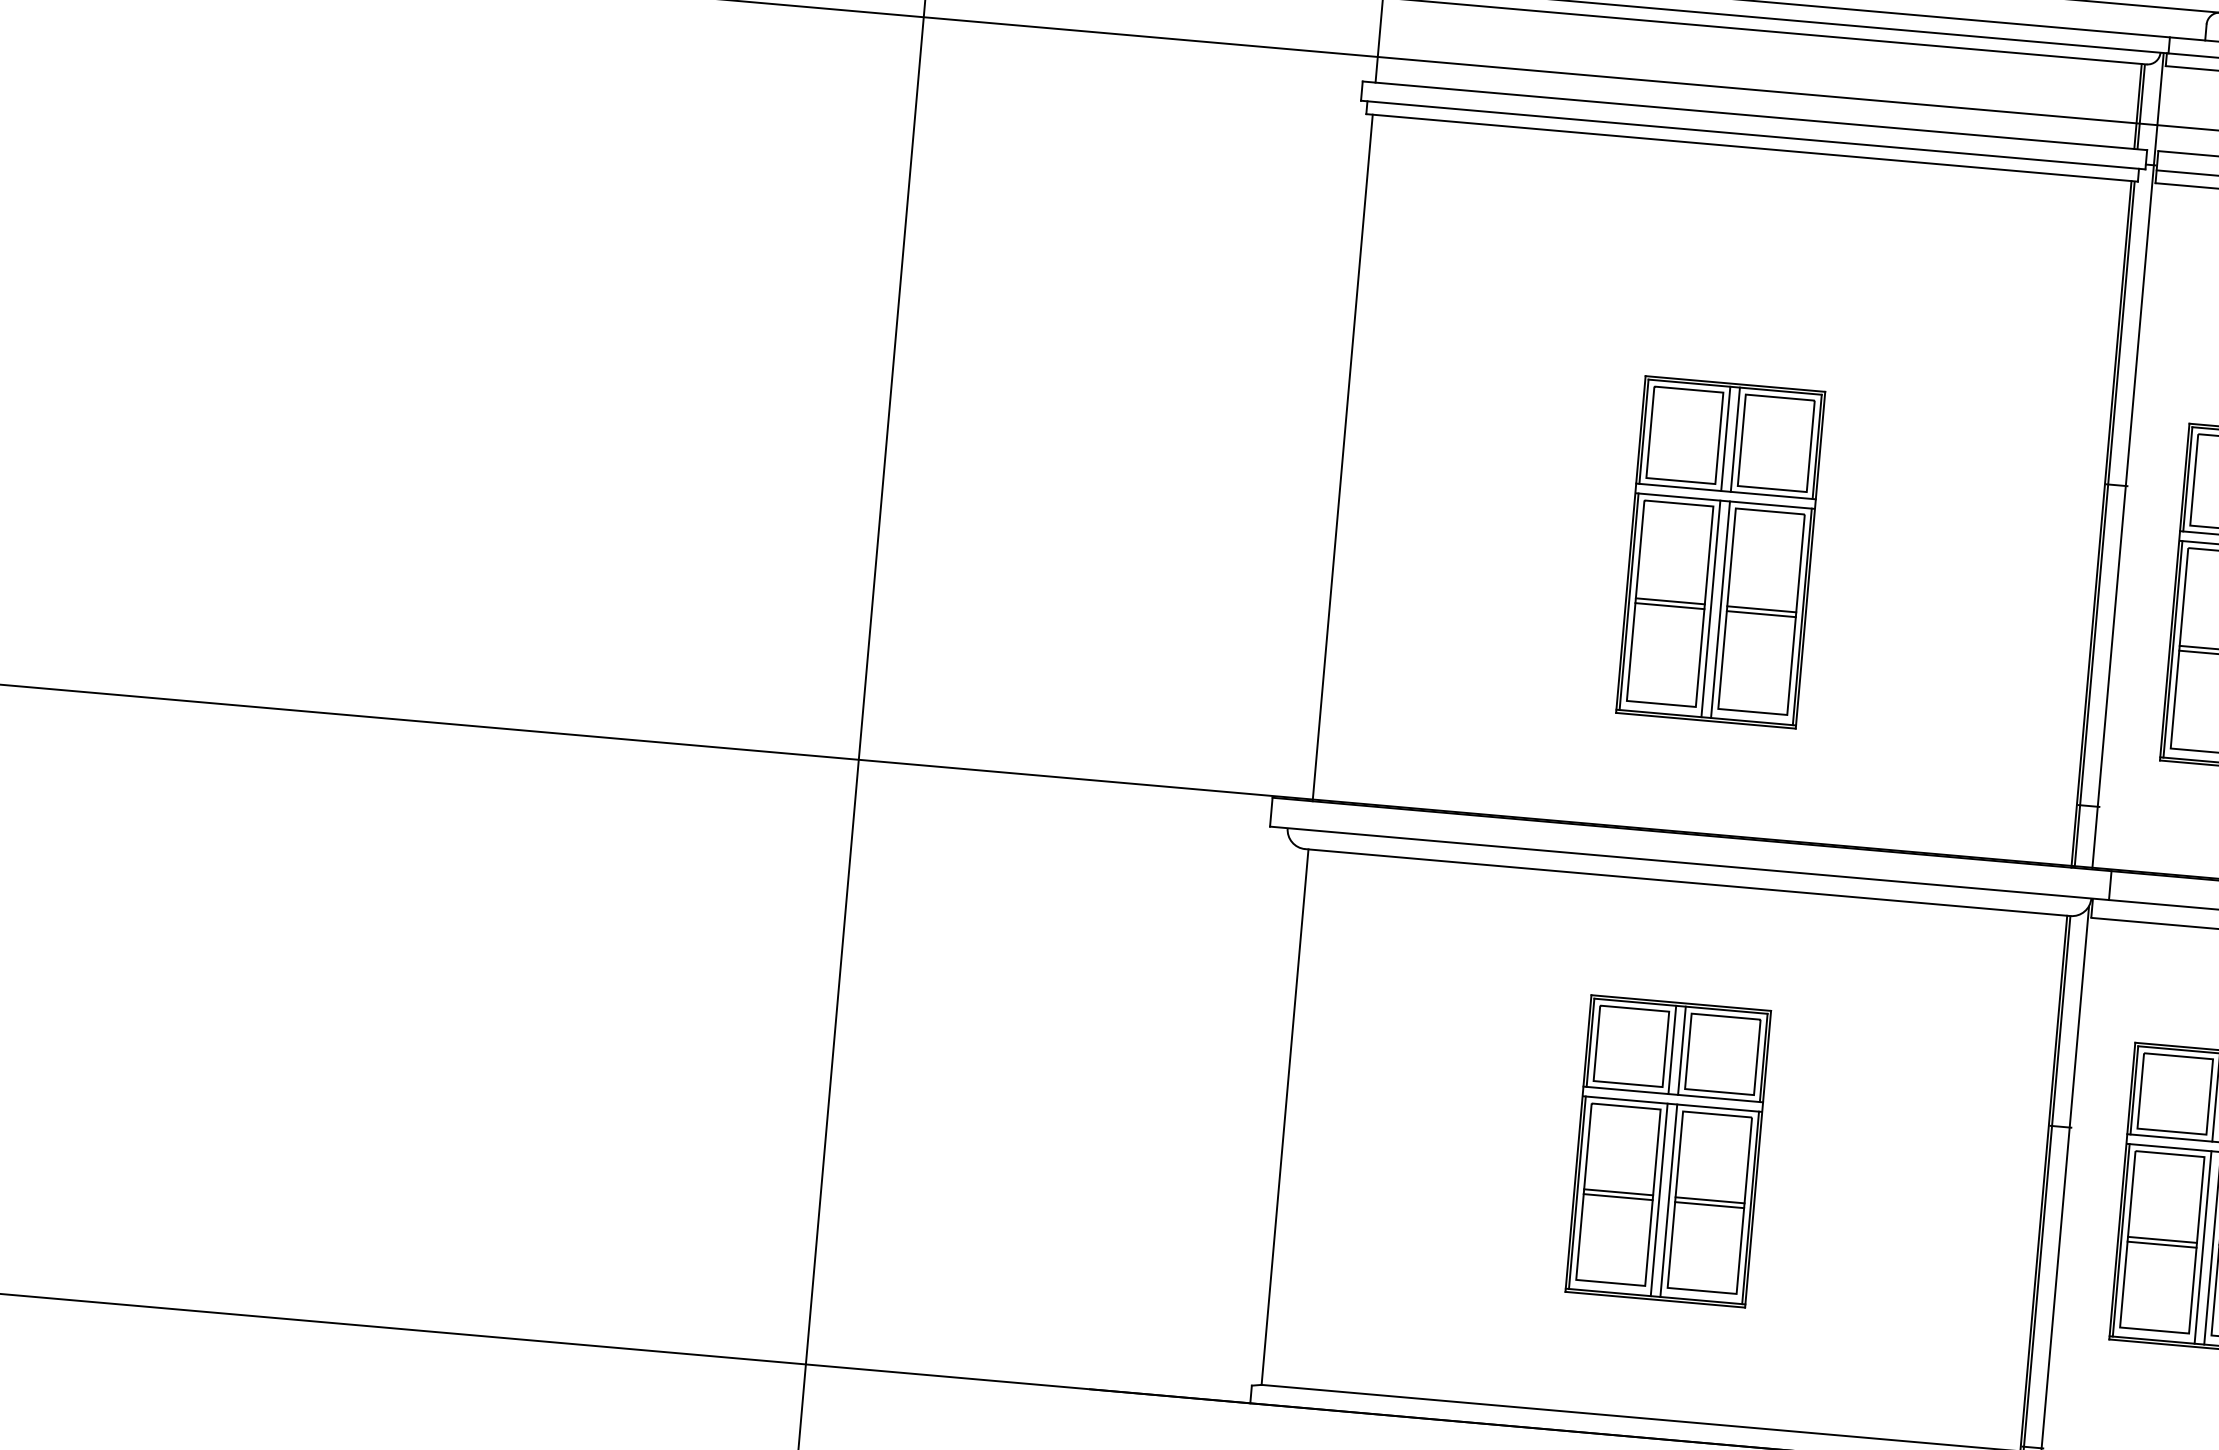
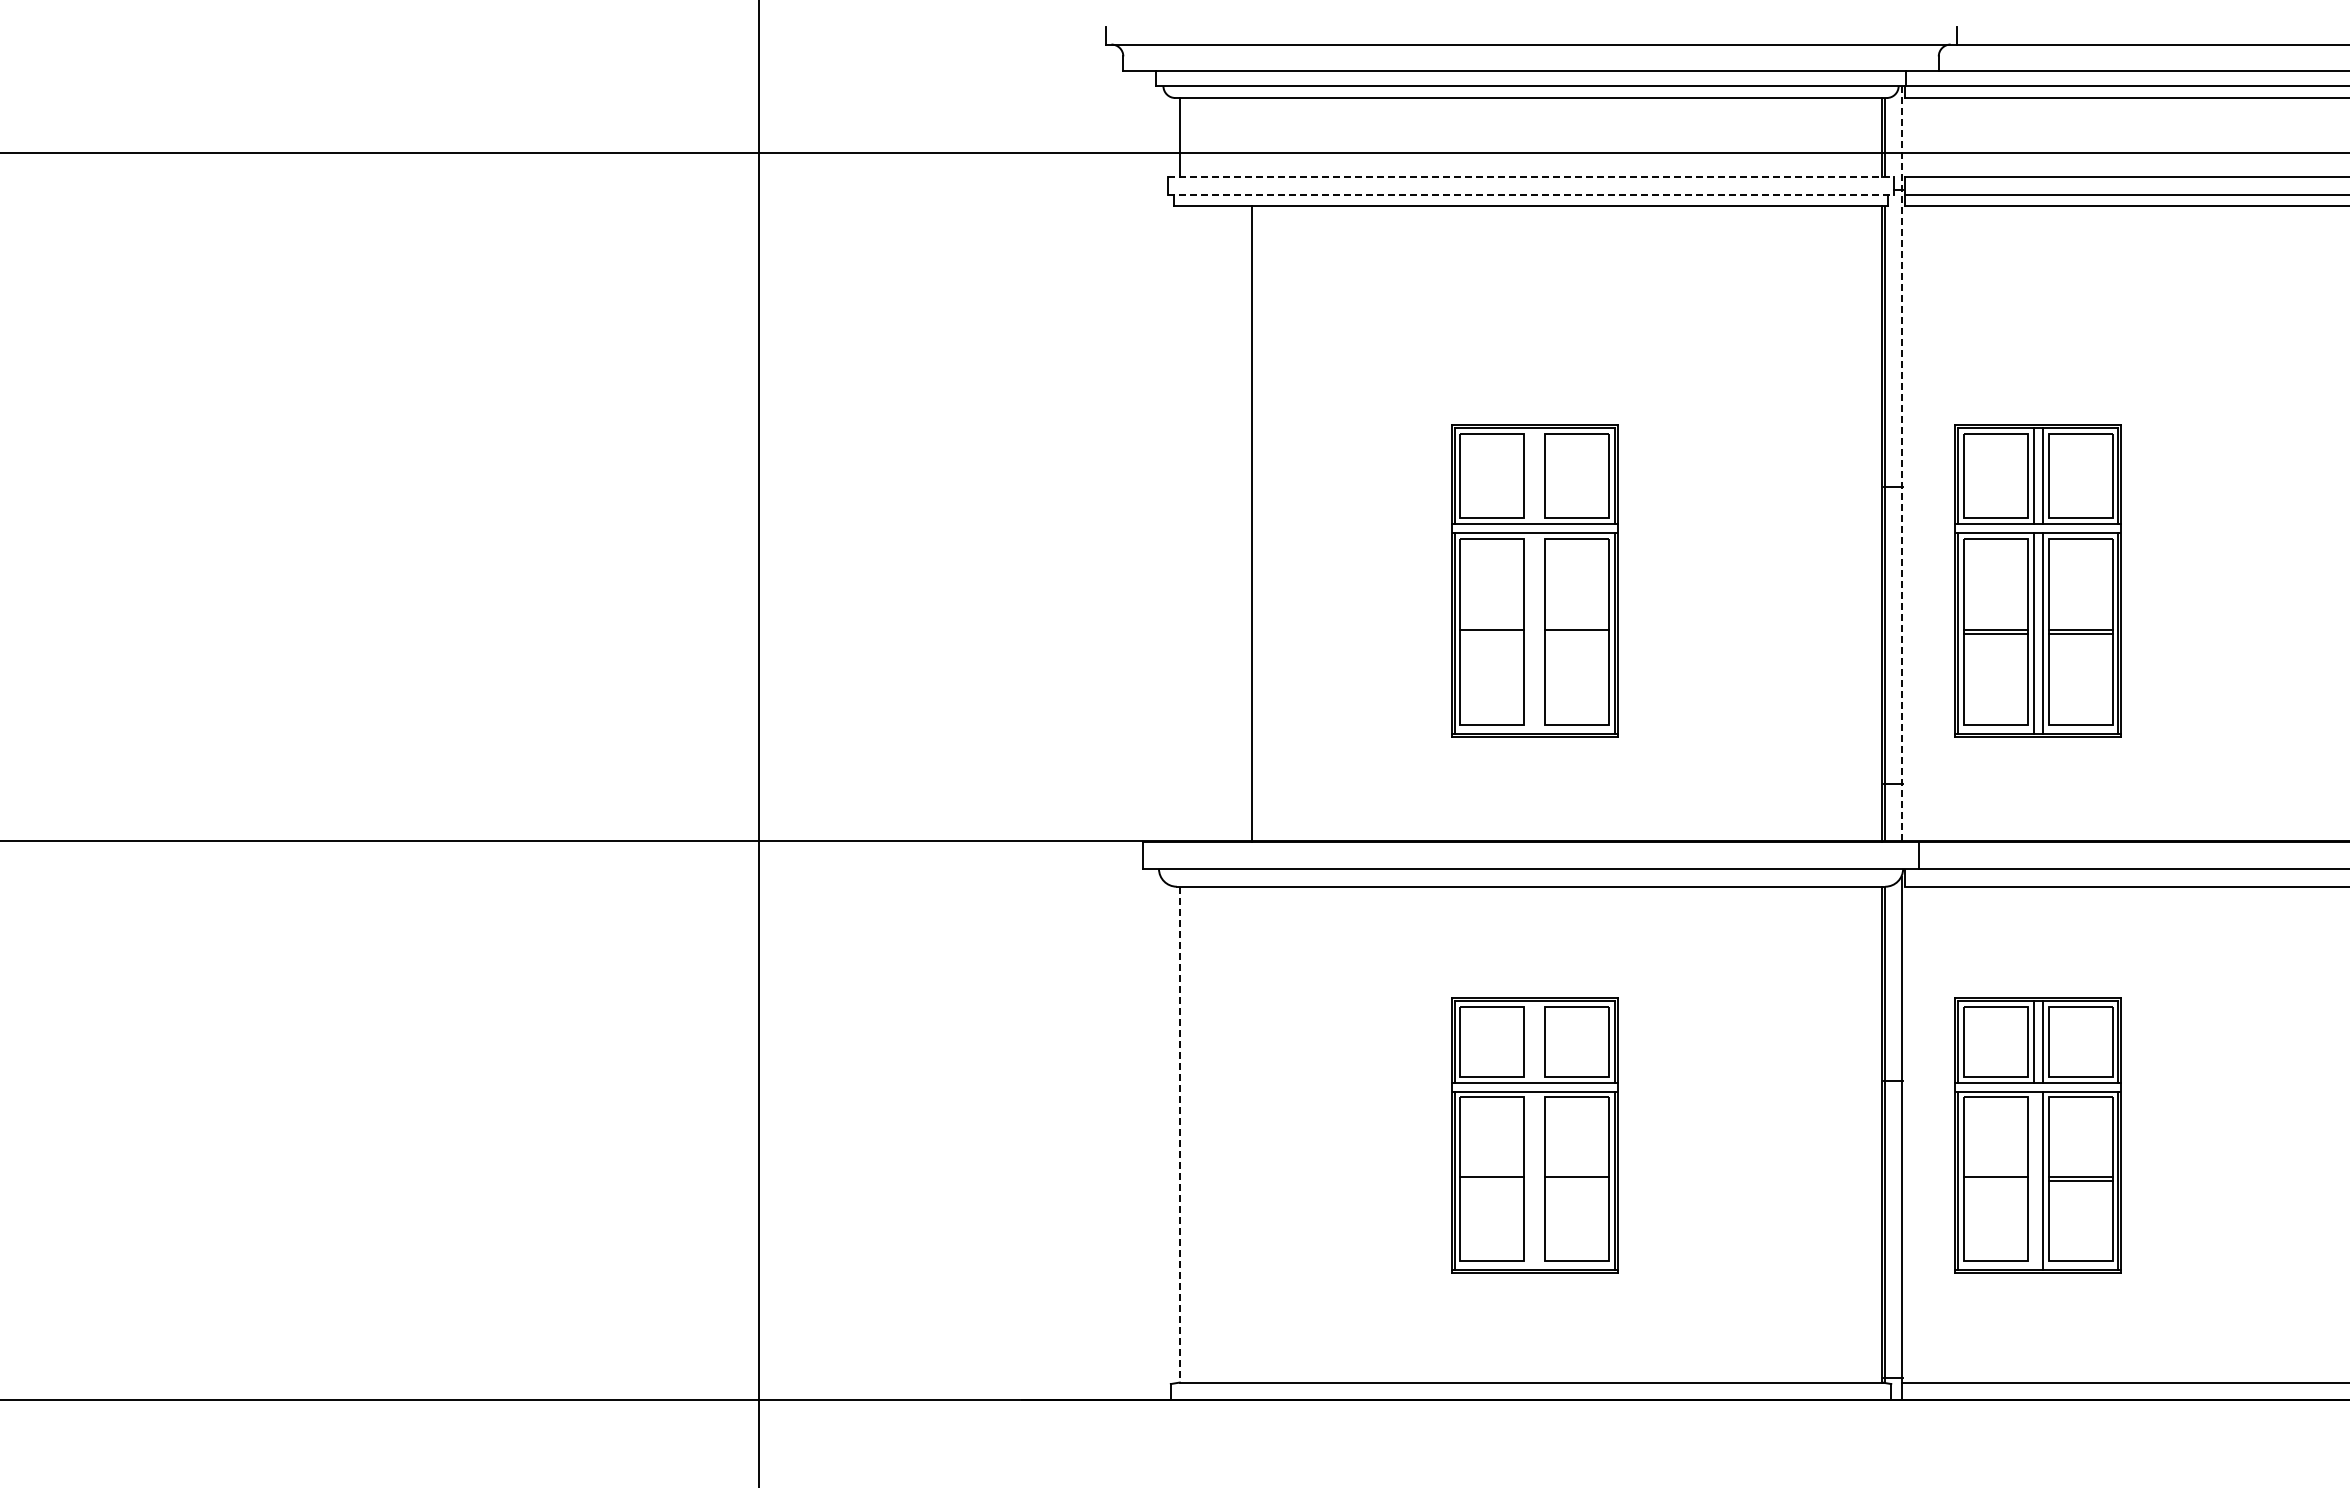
line: (1755, 115) -> (1531, 176), solid -> dashed
line: (1753, 135) -> (1531, 194), solid -> dashed
line: (1726, 438) -> (1530, 475), removed
line: (1735, 439) -> (1539, 475), removed
line: (1342, 458) -> (1251, 524), moved
line: (2127, 461) -> (1901, 464), solid -> dashed
line: (1670, 606) -> (1492, 634), removed
line: (1711, 609) -> (1530, 633), removed
line: (1720, 609) -> (1539, 633), removed
line: (1760, 614) -> (1576, 634), removed
line: (1672, 1049) -> (1530, 1041), removed
line: (1682, 1050) -> (1539, 1041), removed
line: (1284, 1116) -> (1179, 1134), solid -> dashed
line: (1618, 1197) -> (1492, 1181), removed
line: (1659, 1199) -> (1530, 1180), removed
line: (1669, 1200) -> (1539, 1180), removed
line: (1709, 1205) -> (1576, 1181), removed
line: (2161, 1244) -> (1995, 1181), removed
line: (2202, 1247) -> (2033, 1180), removed

